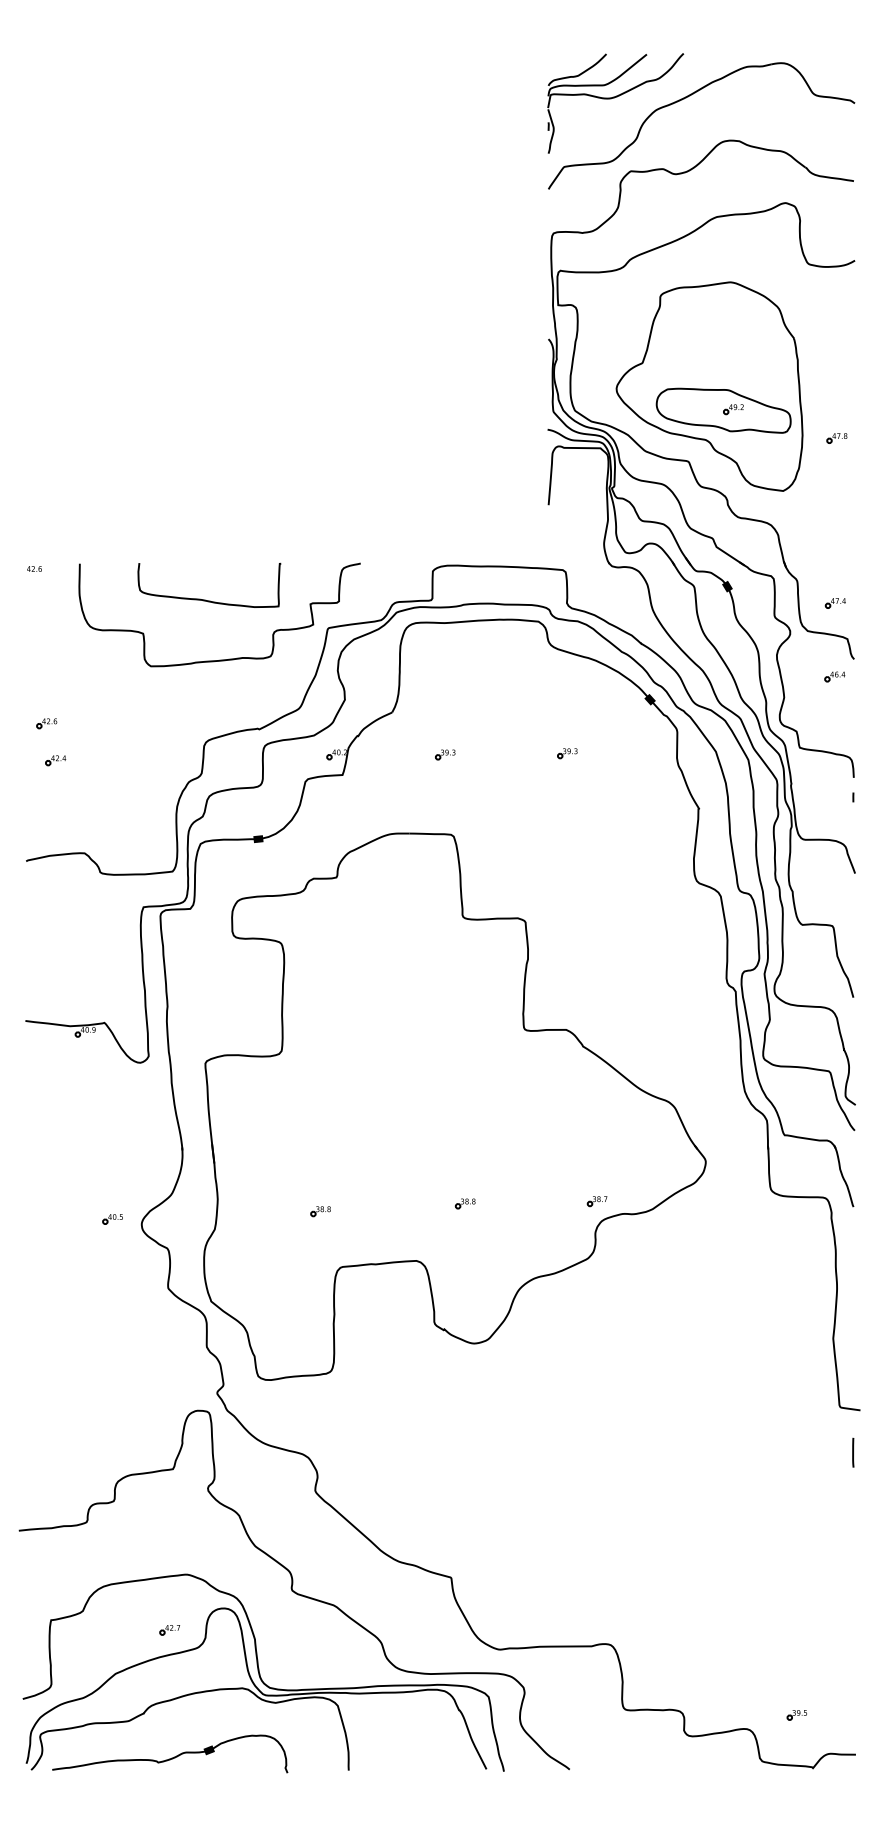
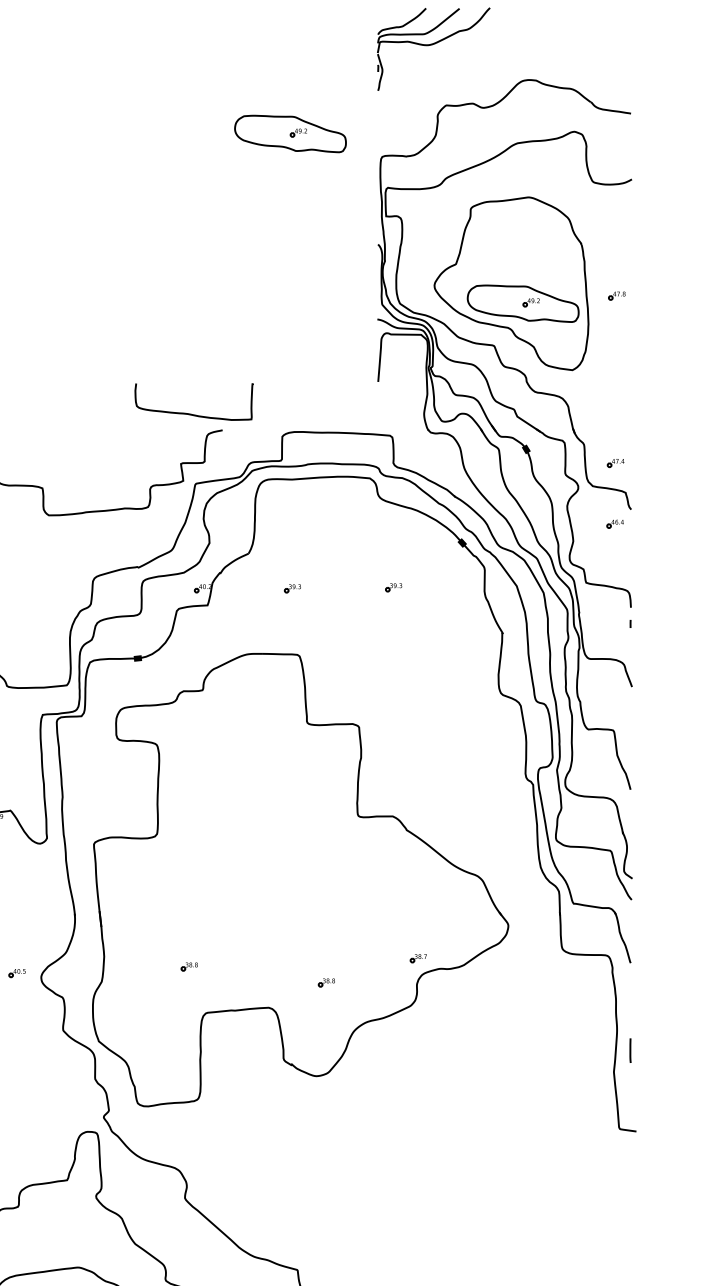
part: (688, 97) -> (494, 44), removed
part: (442, 205) -> (290, 133), added
part: (836, 438) -> (616, 296), moved
curve: (205, 599) -> (190, 413), moved
part: (464, 1203) -> (325, 982), moved
line: (853, 1452) -> (630, 1050), moved

